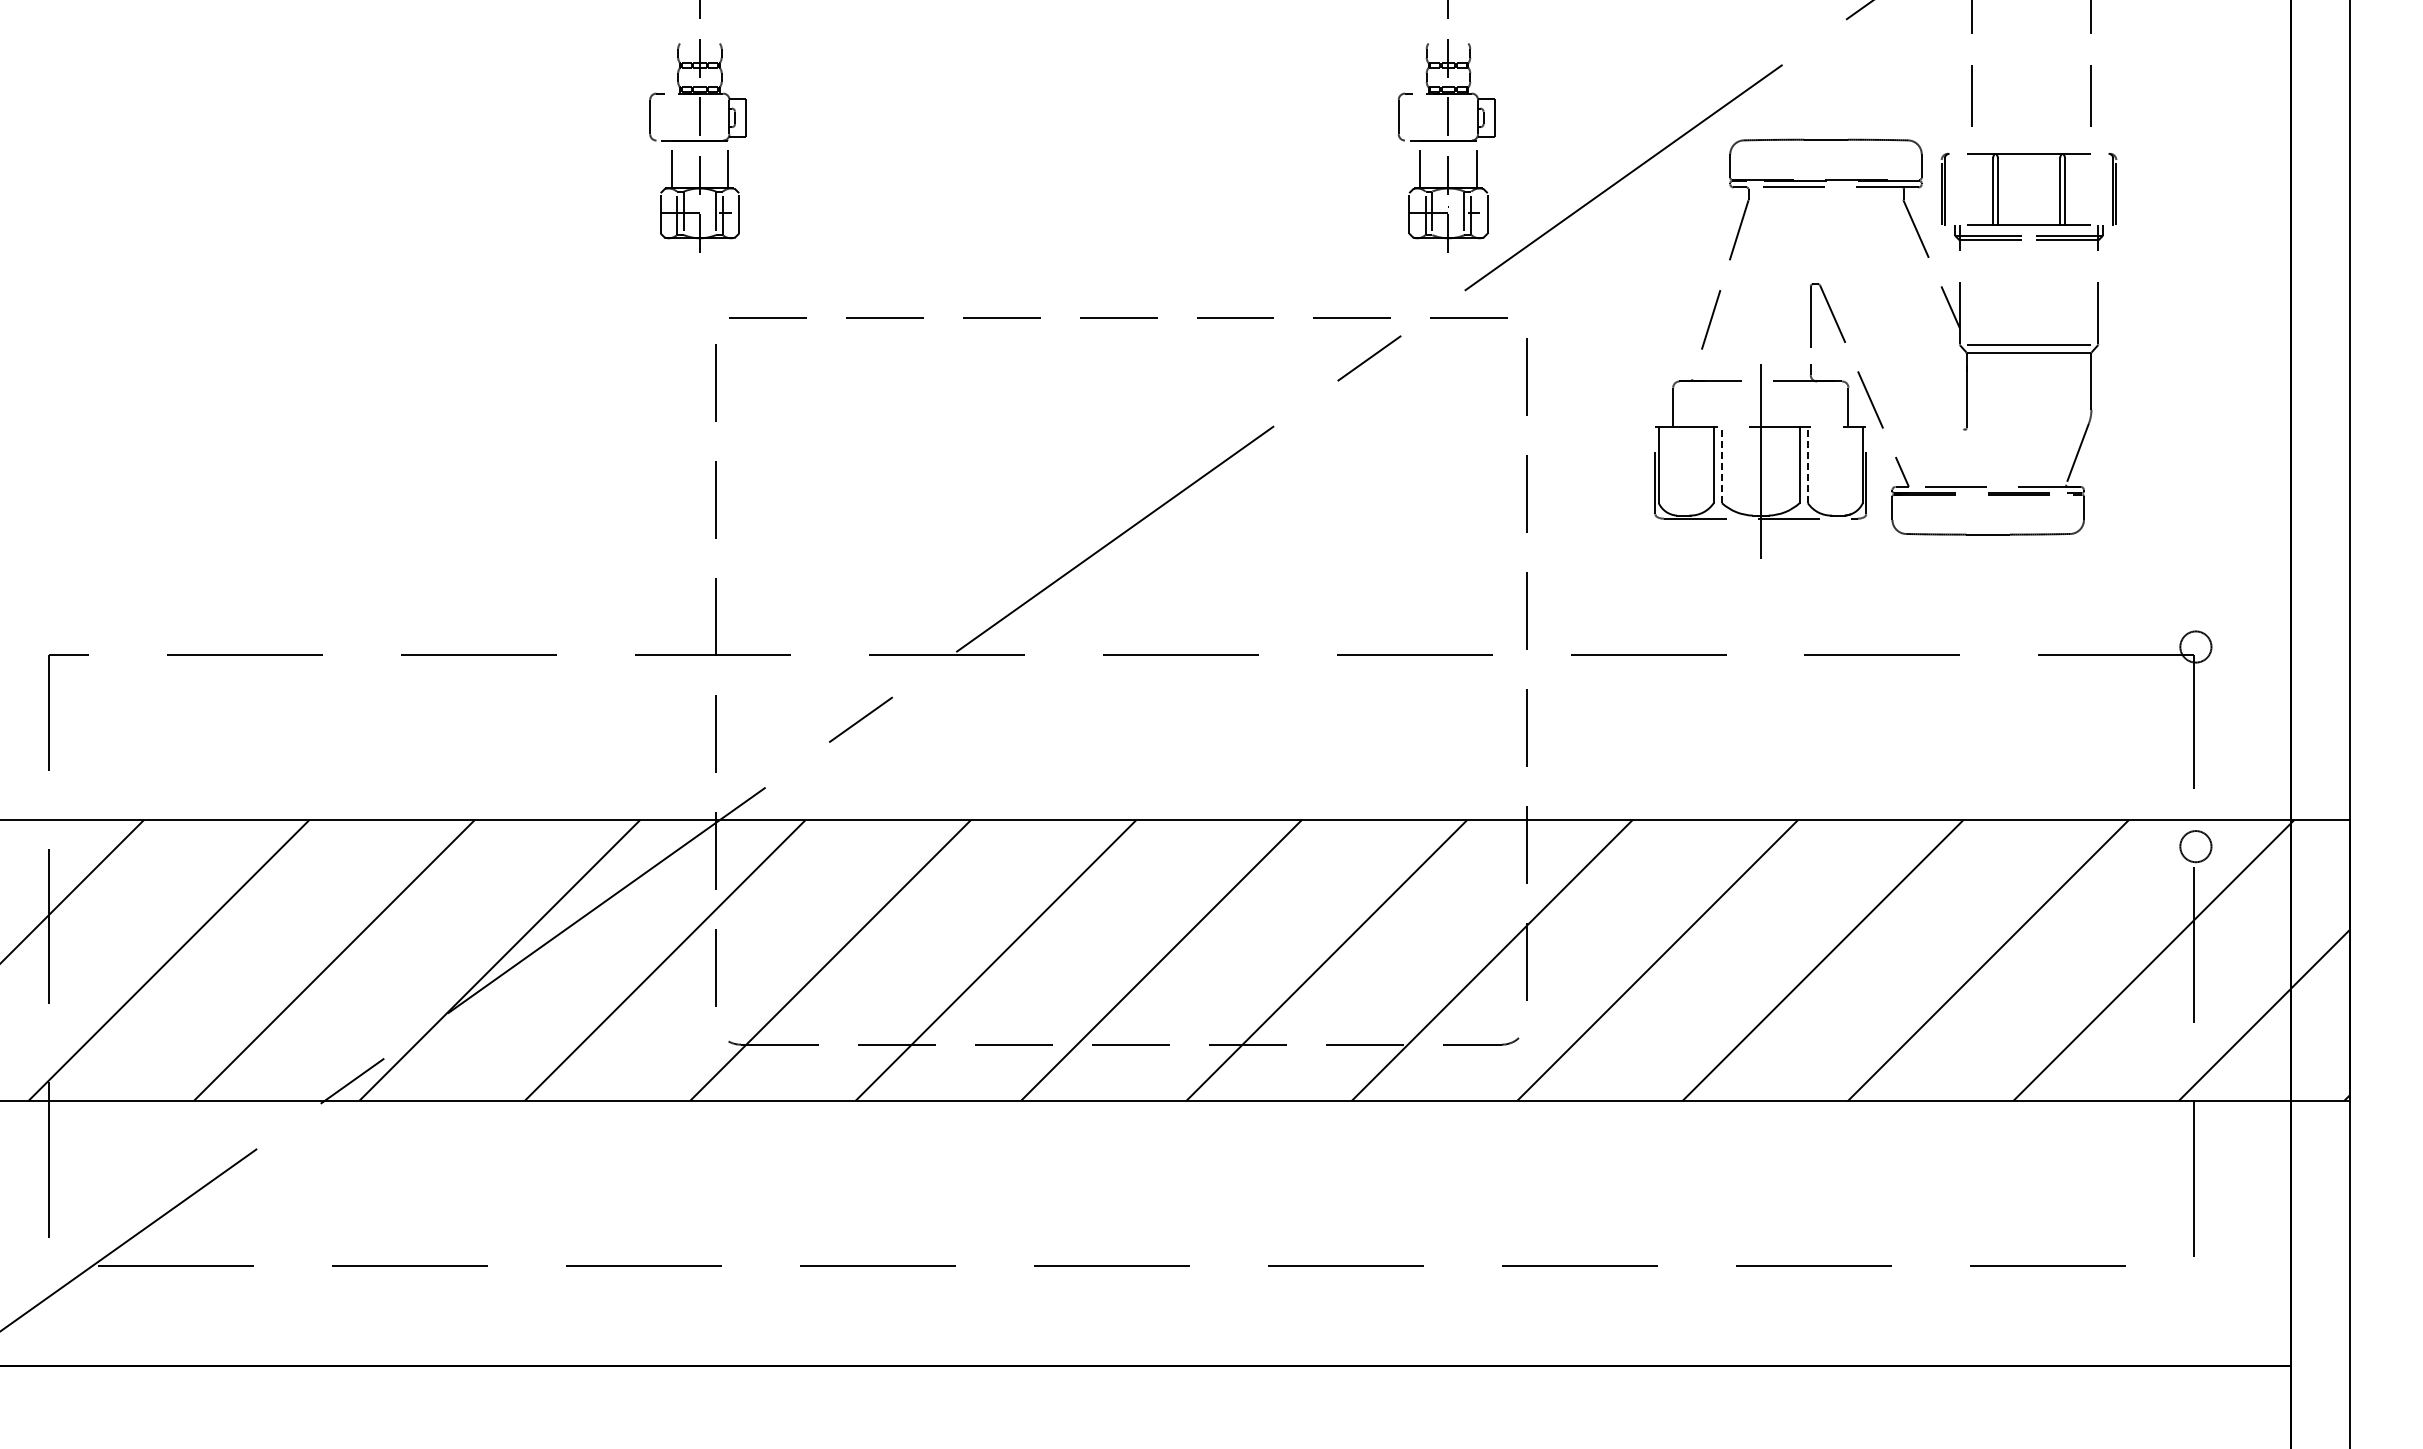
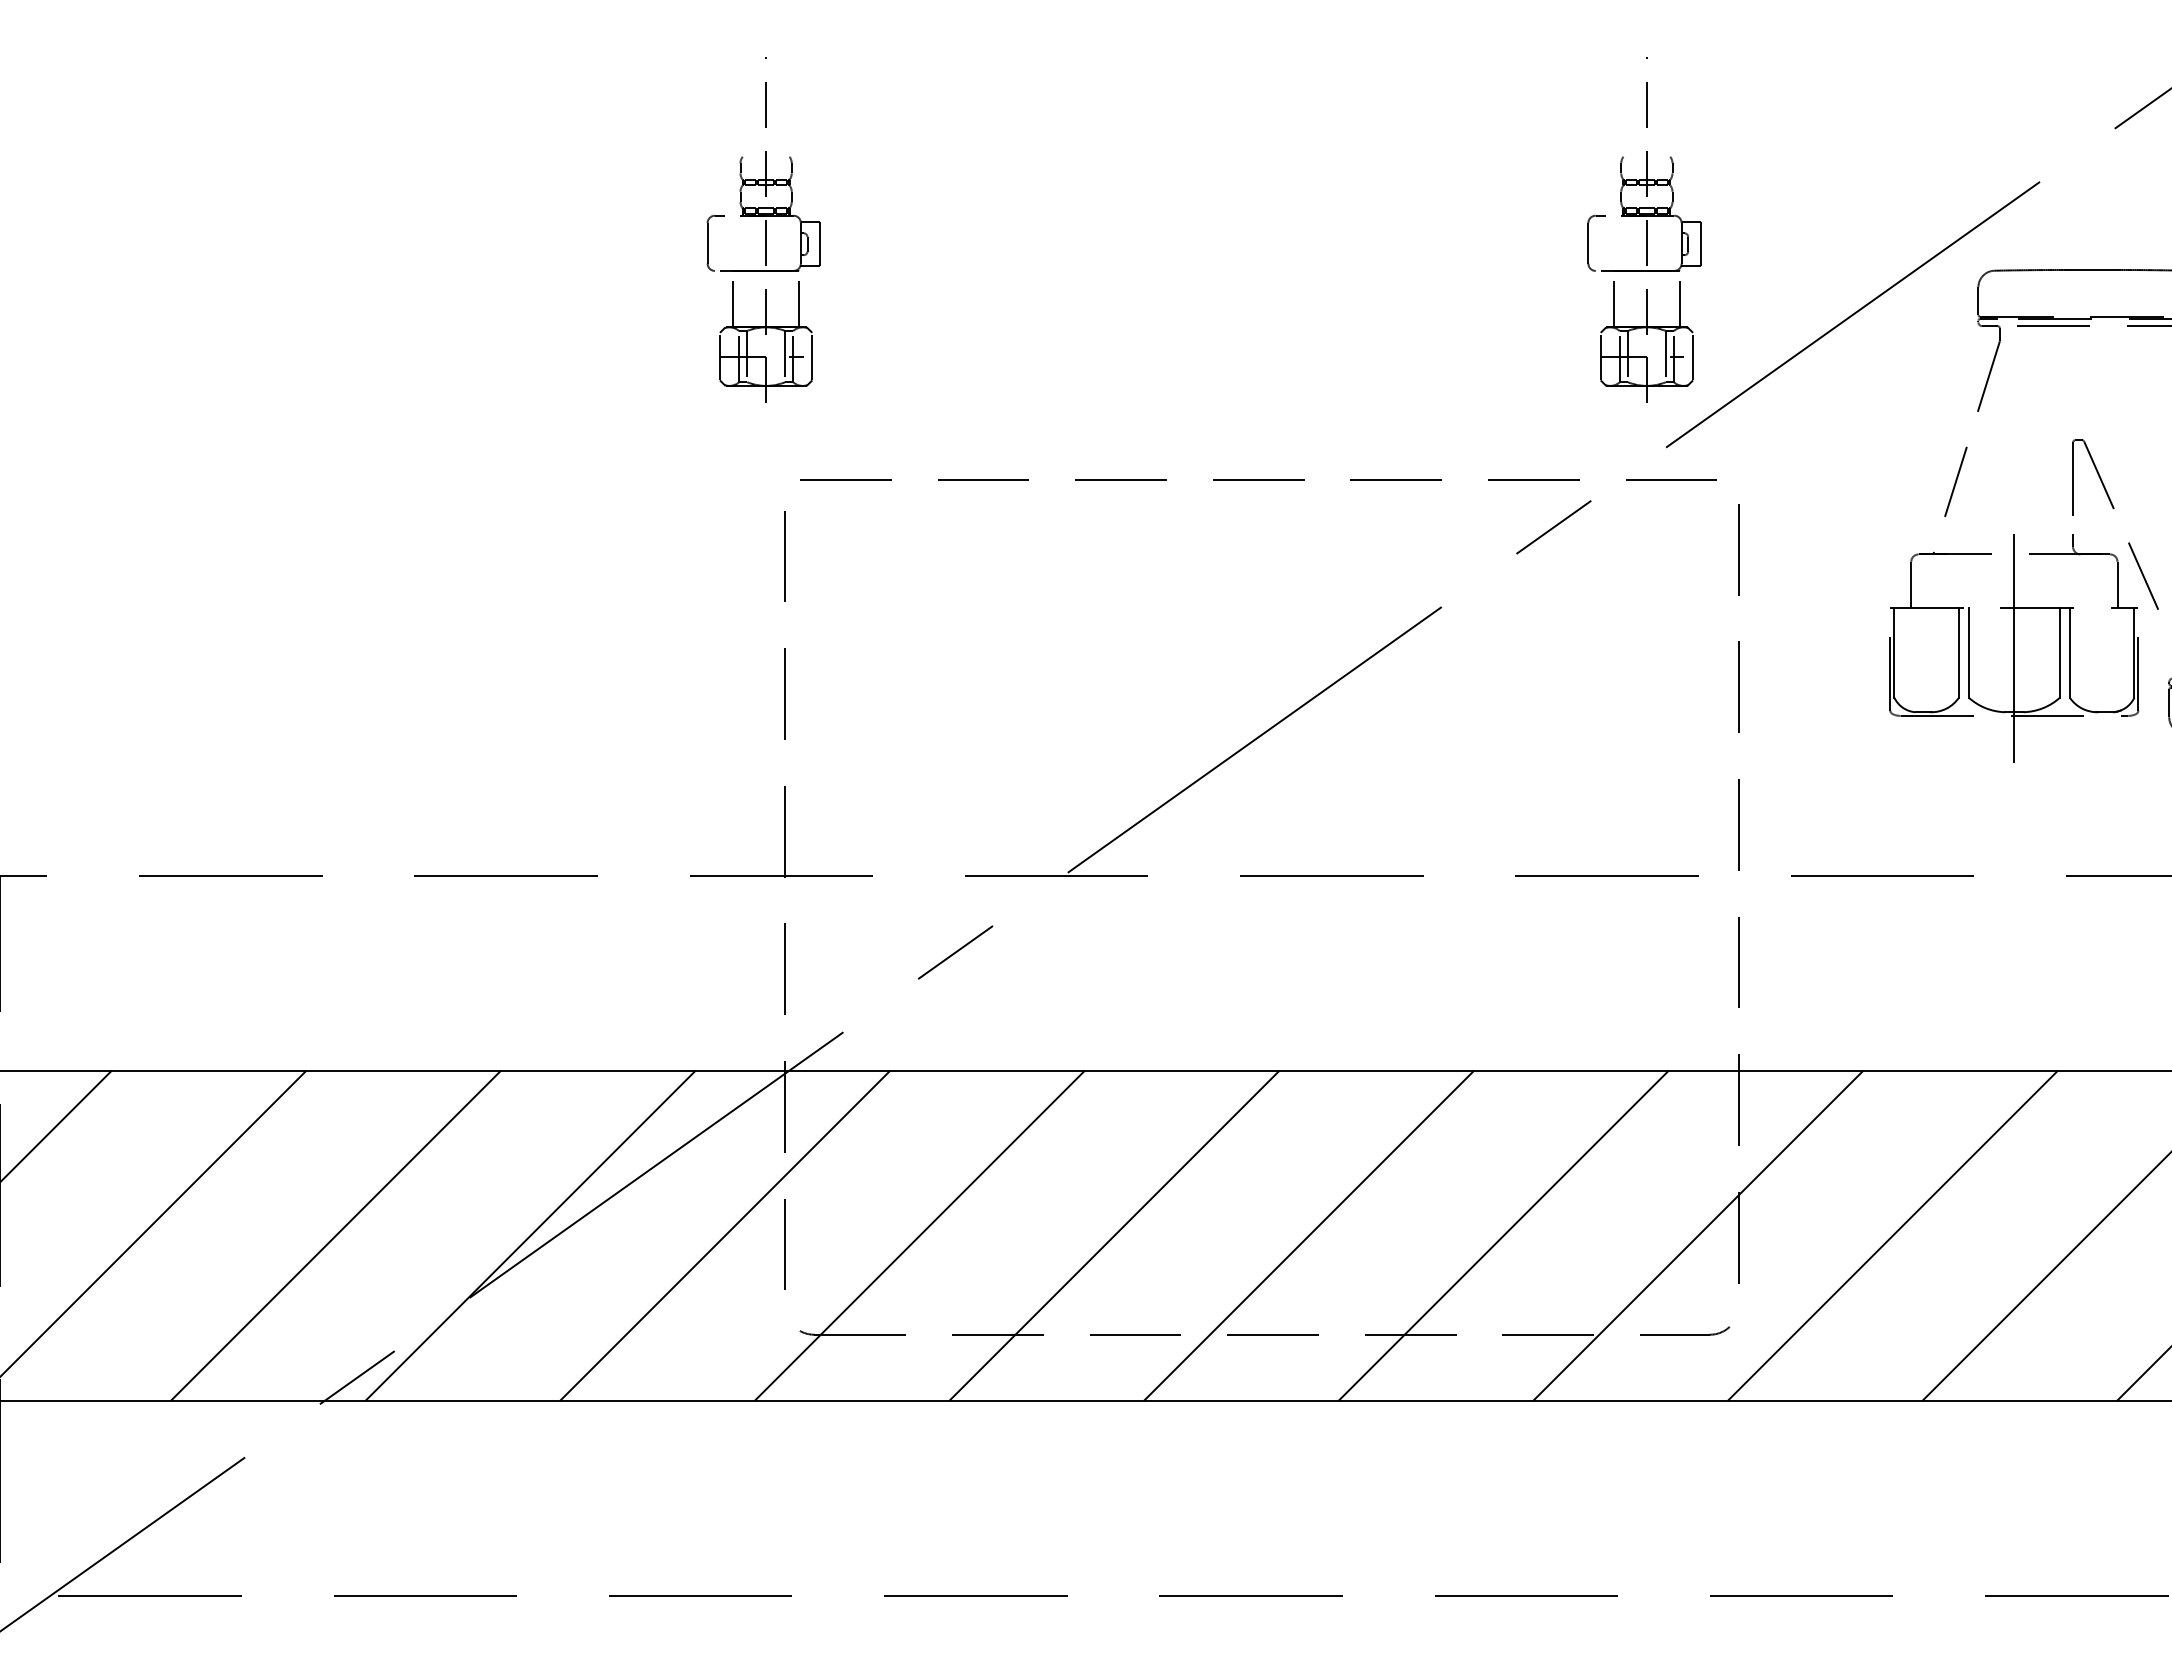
line: (1721, 465) -> (1968, 653), dashed -> solid
line: (1807, 465) -> (2069, 653), dashed -> solid

